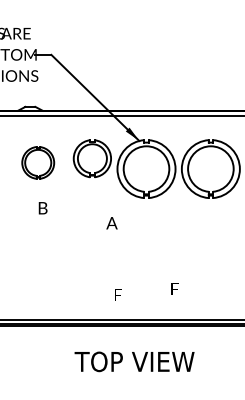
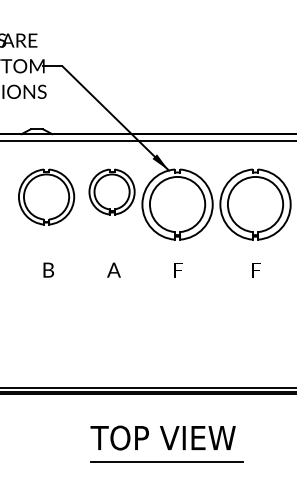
part: (37, 162) -> (45, 196), size x1.43
text: (42, 208) -> (47, 270), moved
text: (111, 223) -> (113, 270), moved
text: (174, 288) -> (256, 269), moved
text: (118, 294) -> (178, 269), moved
line: (137, 381) -> (166, 461), added

